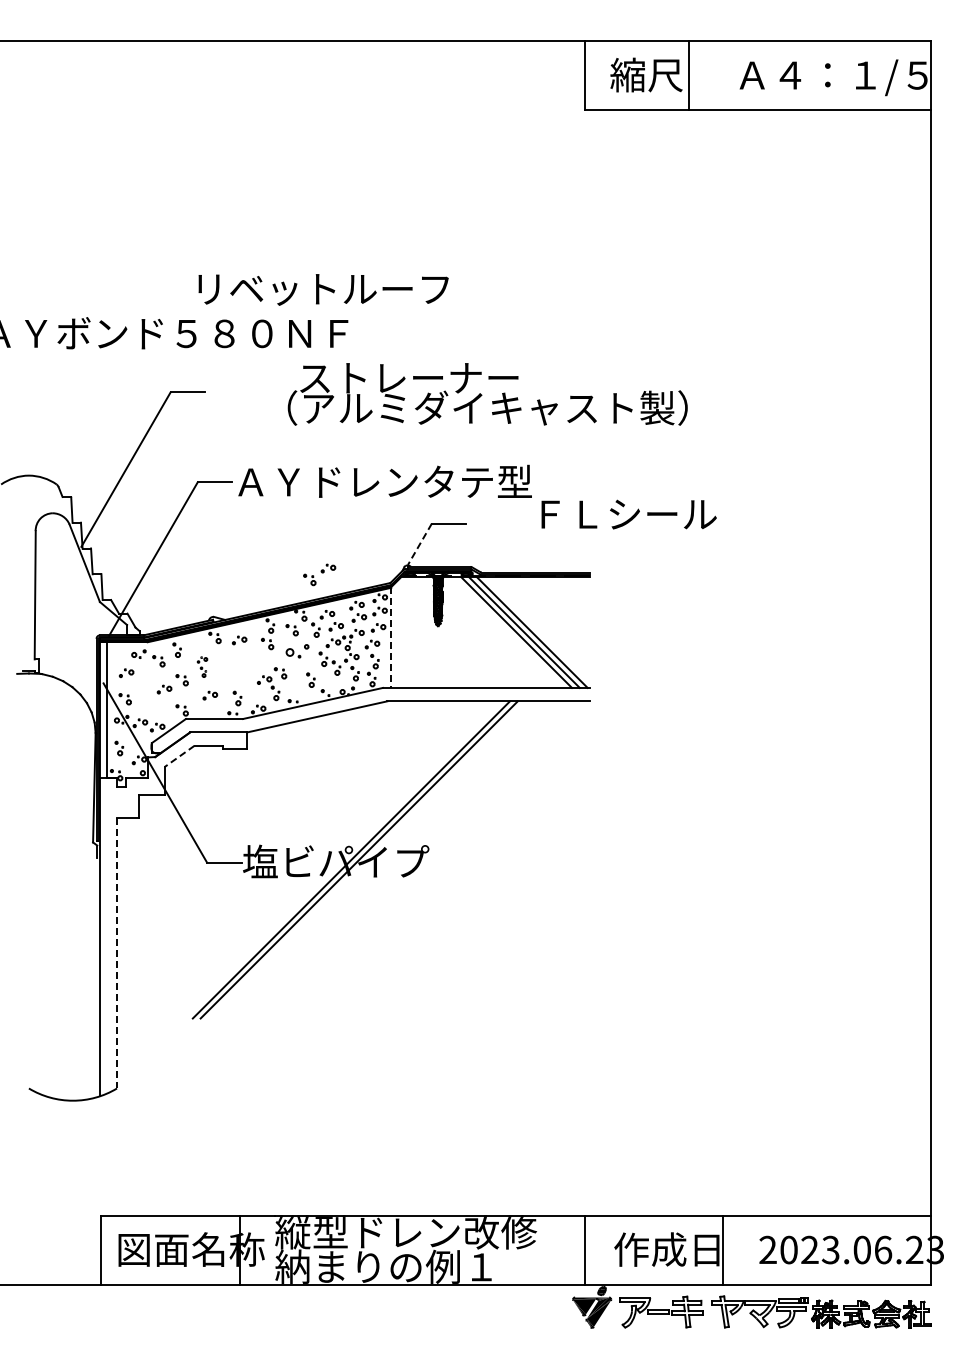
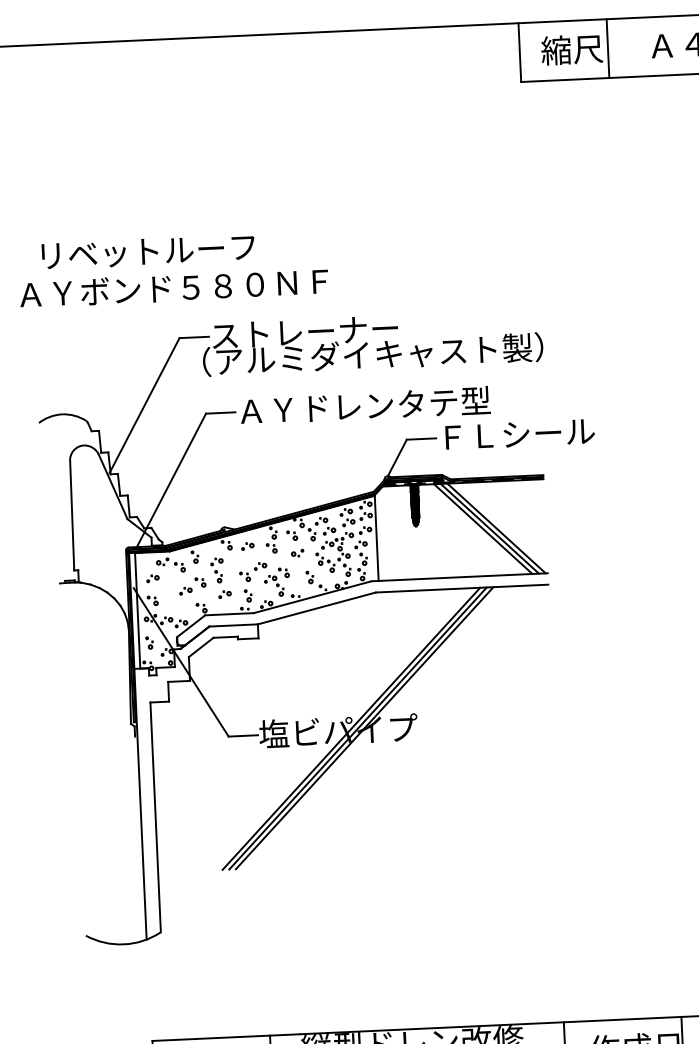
text: (323, 289) -> (148, 251), moved
text: (487, 394) -> (372, 343), moved
text: (628, 514) -> (519, 434), moved
line: (419, 544) -> (397, 457), dashed -> solid
part: (319, 574) -> (253, 571), moved
line: (391, 638) -> (376, 538), dashed -> solid
part: (297, 650) -> (297, 552), size x0.62
part: (202, 667) -> (217, 570), size x1.43
line: (179, 756) -> (201, 647), dashed -> solid
line: (366, 859) -> (364, 727), added
line: (117, 953) -> (156, 817), dashed -> solid

